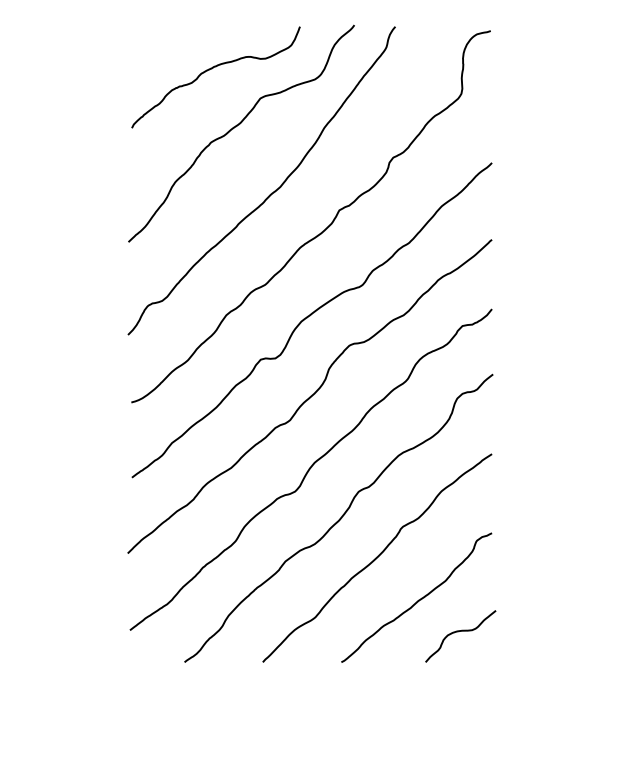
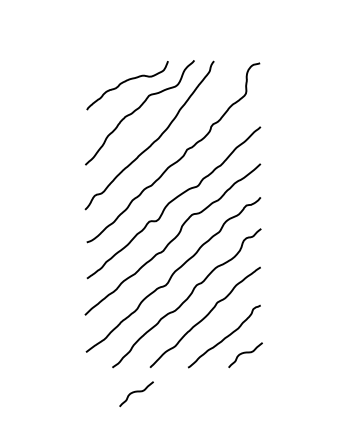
curve: (234, 713) -> (136, 392), added

